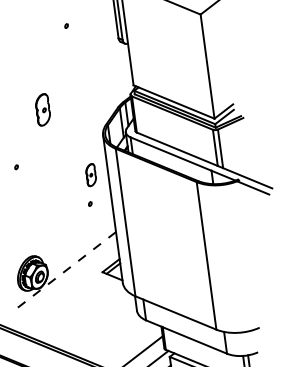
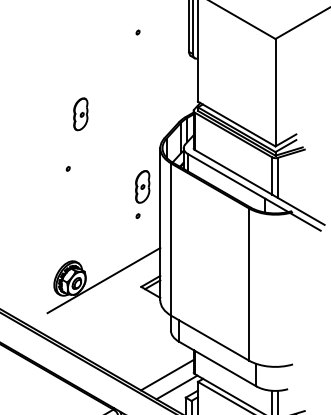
part: (42, 110) -> (80, 114), moved
part: (90, 174) -> (142, 186), size x1.43
line: (65, 270) -> (103, 280), dashed -> solid

